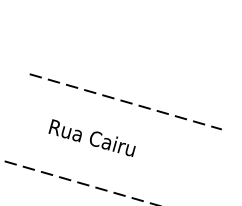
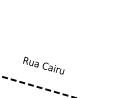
line: (125, 101) -> (59, 48), removed

